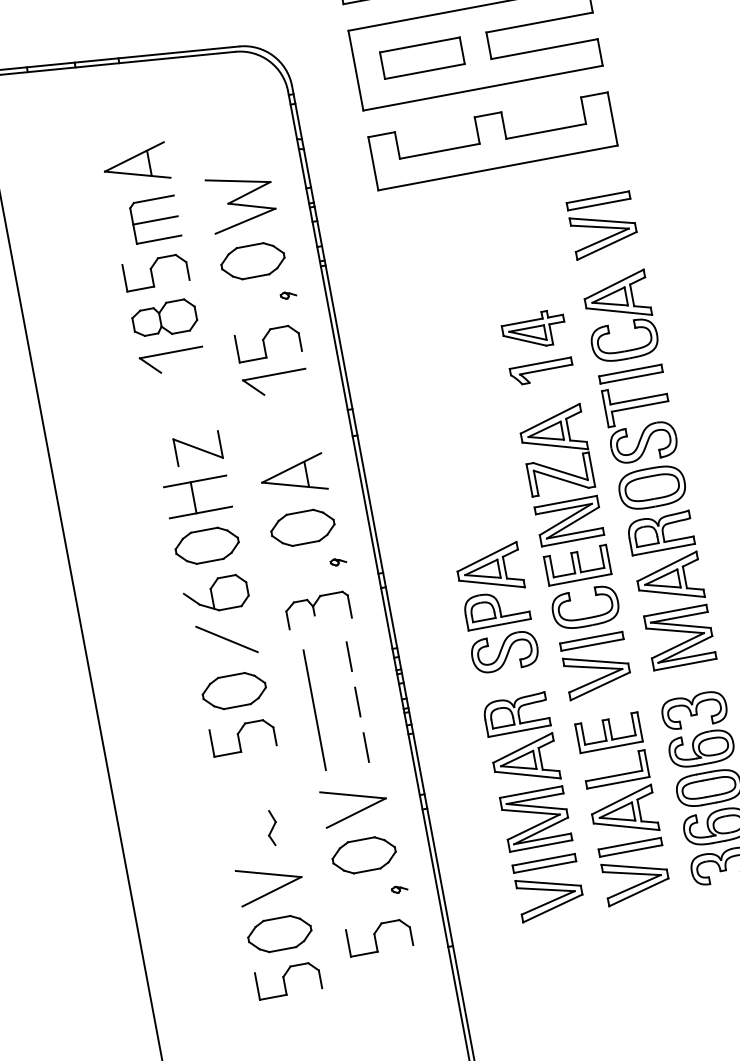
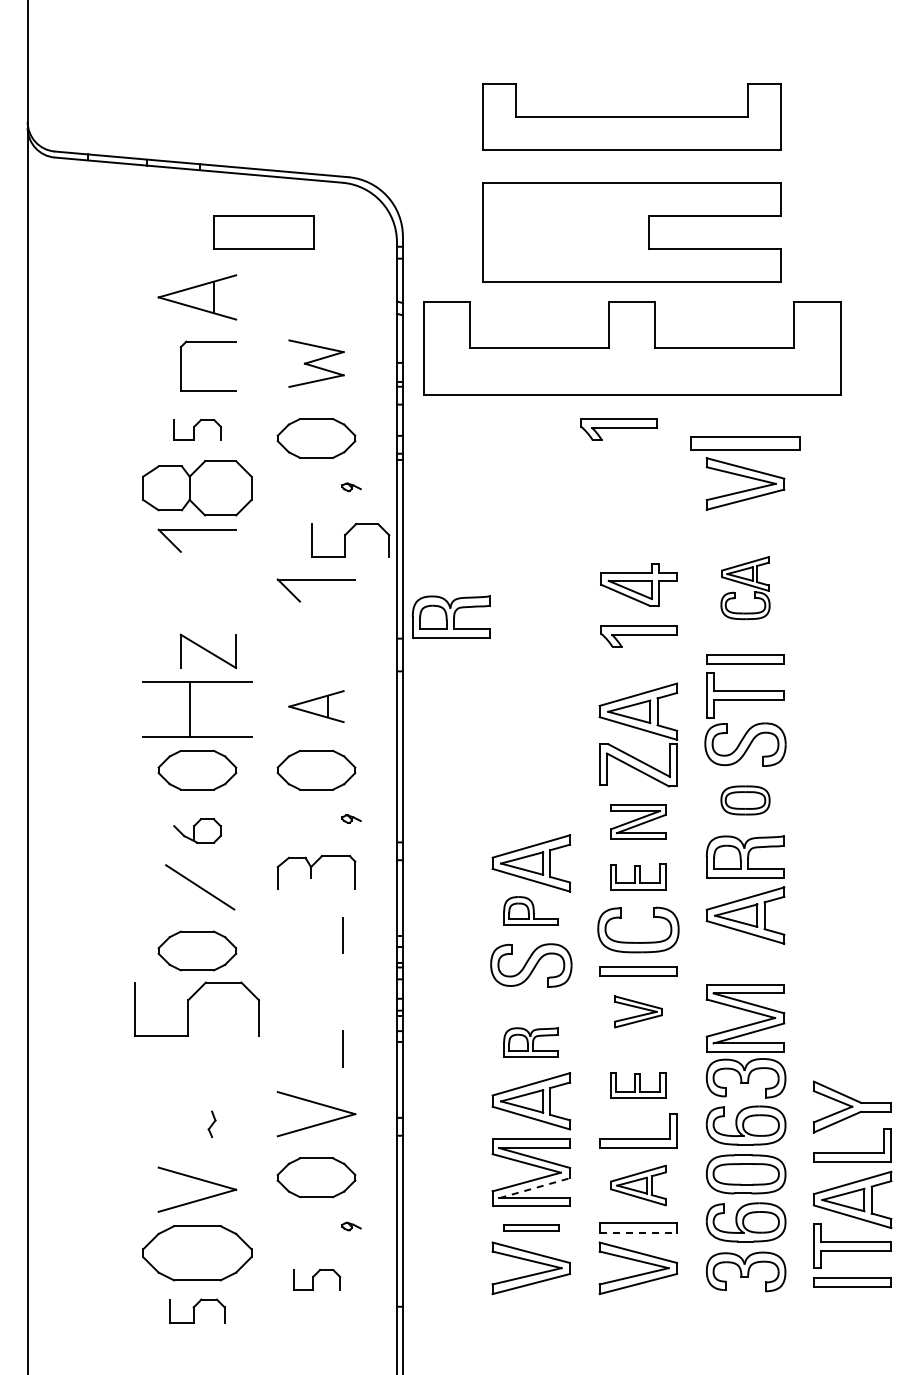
part: (422, 58) -> (263, 232), moved
part: (492, 140) -> (631, 347), size x1.4
part: (598, 200) -> (745, 443), size x1.4
part: (241, 201) -> (316, 363), size x0.7
part: (494, 208) -> (618, 429), added
line: (155, 220) -> (208, 367), removed
part: (156, 271) -> (197, 429), size x0.6
part: (620, 316) -> (745, 587), size x0.6
part: (164, 318) -> (197, 487), size x1.4
part: (268, 343) -> (350, 540), moved
part: (387, 384) -> (450, 616), added
part: (293, 476) -> (316, 706), size x0.7
part: (652, 487) -> (745, 800), size x0.6
part: (198, 496) -> (197, 709), size x1.4
part: (569, 520) -> (638, 821), size x0.7
part: (577, 564) -> (638, 876), size x0.7
part: (216, 594) -> (197, 830), size x0.6
part: (495, 608) -> (530, 910), size x0.7
part: (682, 642) -> (746, 1024), moved
part: (597, 673) -> (638, 1011), size x0.6
line: (357, 701) -> (343, 991), removed
line: (314, 709) -> (289, 991), removed
part: (515, 714) -> (530, 1042), size x0.7
part: (609, 732) -> (638, 1085), size x0.7
part: (243, 737) -> (197, 1008), size x1.6
part: (624, 813) -> (638, 1185), size x0.7
part: (271, 828) -> (211, 1124), size x0.6
line: (540, 831) -> (534, 1188), solid -> dashed
line: (631, 850) -> (638, 1232), solid -> dashed
part: (544, 863) -> (531, 1227), size x0.7
part: (279, 934) -> (197, 1253), size x1.4
part: (379, 937) -> (316, 1279), size x0.6
part: (288, 979) -> (197, 1310), size x0.7

